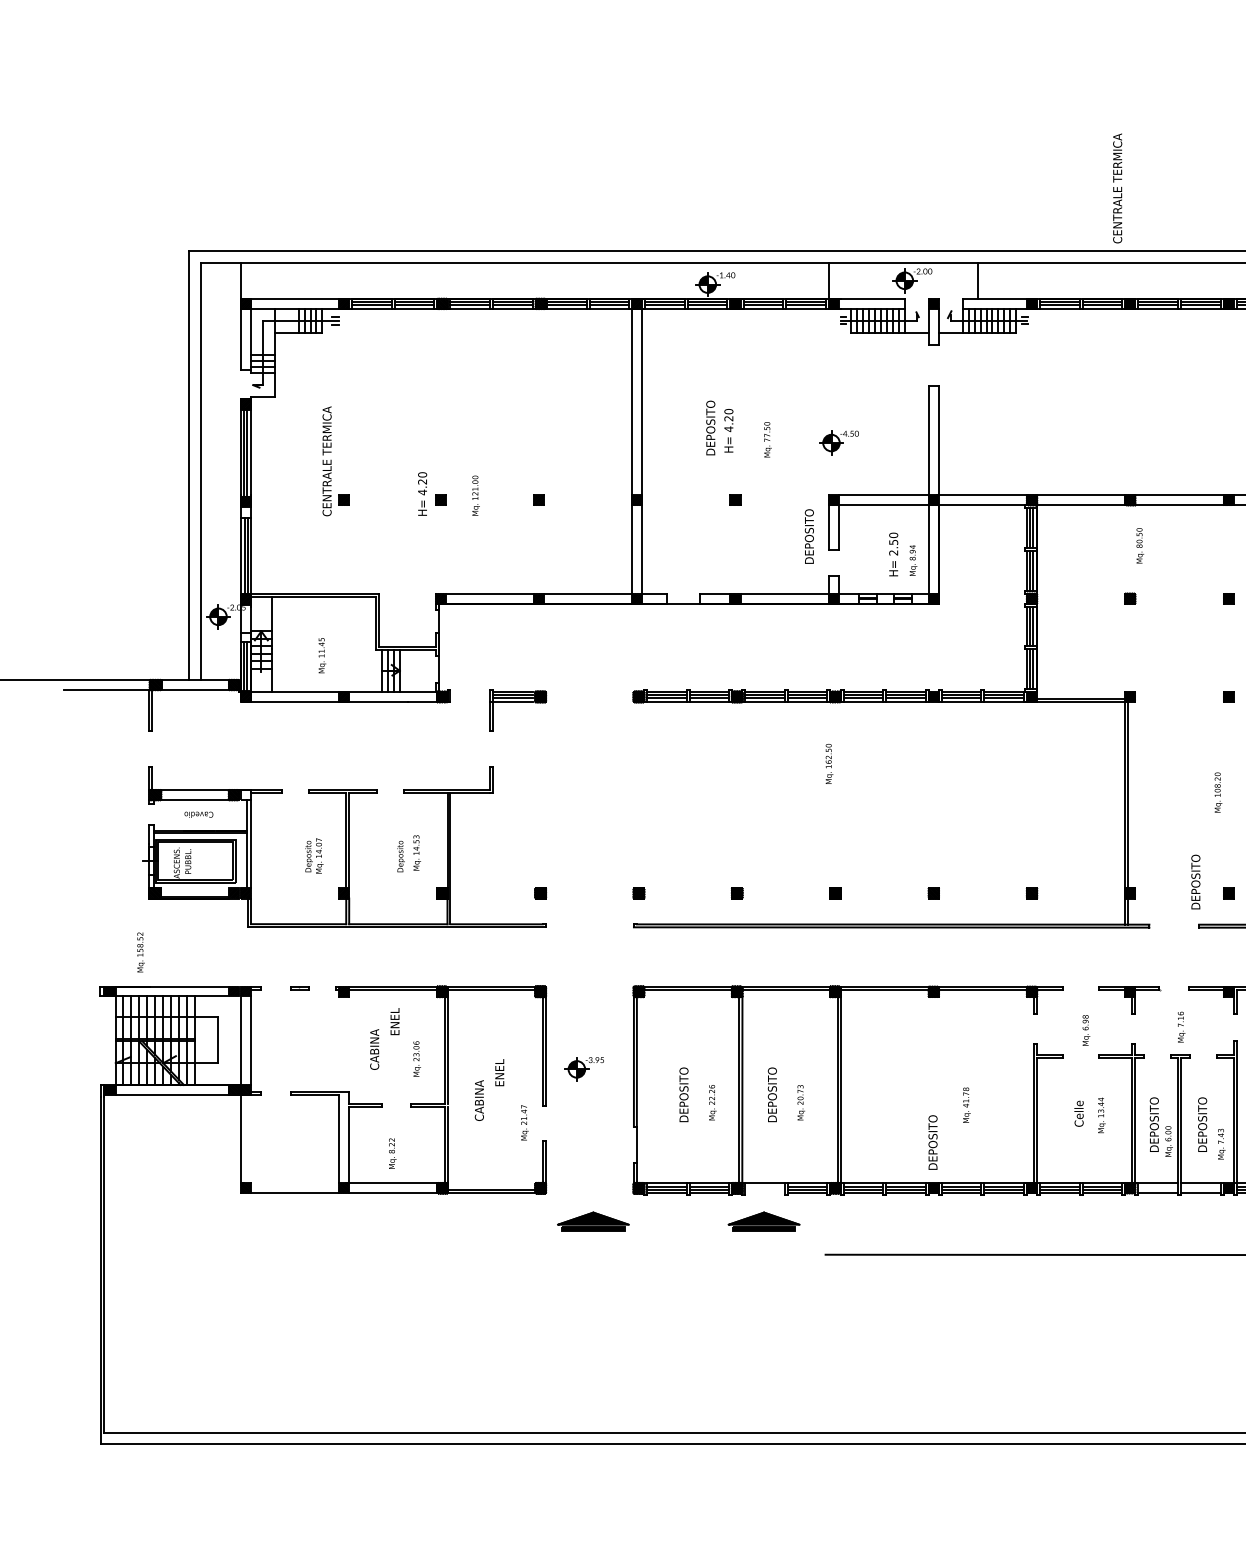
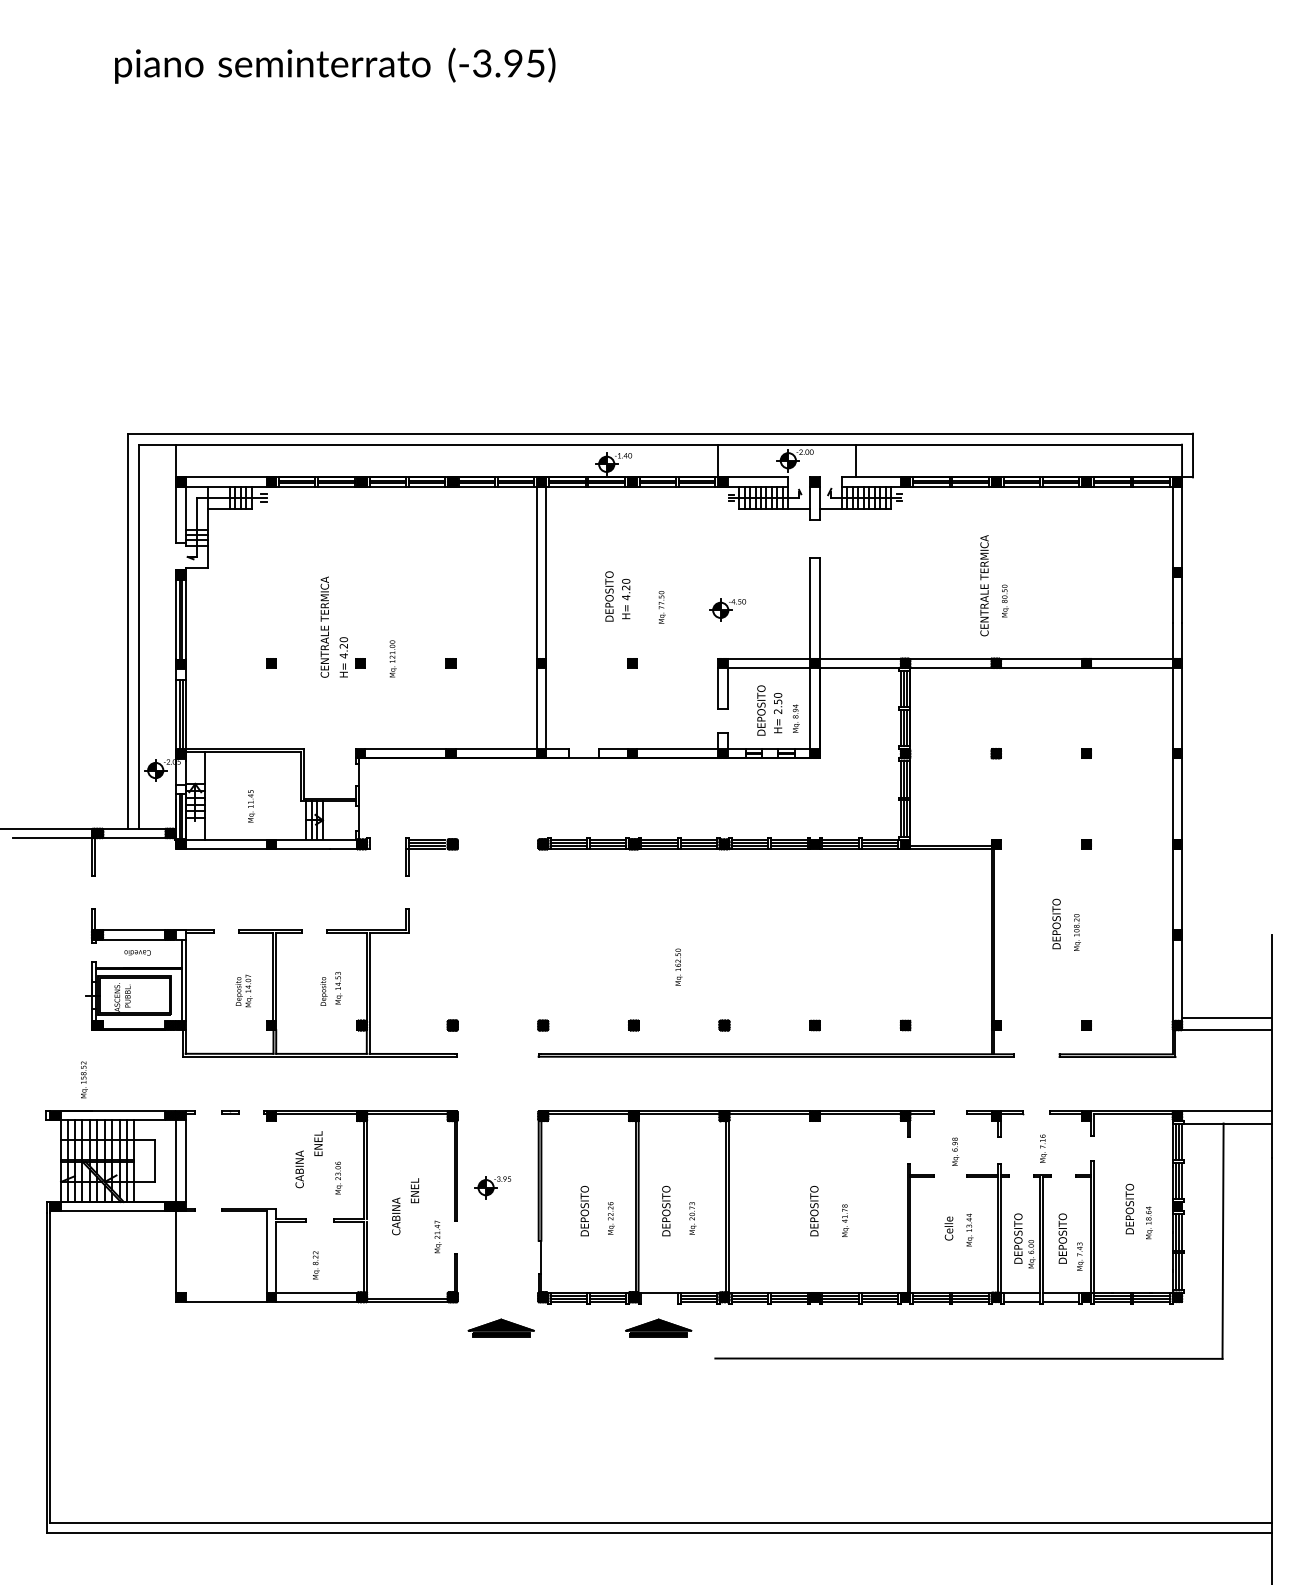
text: (1117, 188) -> (984, 585), moved
text: (326, 460) -> (324, 626), moved
text: (809, 536) -> (761, 710), moved
text: (1140, 545) -> (1005, 600), moved
text: (829, 763) -> (678, 966), moved
text: (1195, 881) -> (1056, 923), moved
text: (933, 1141) -> (814, 1210), moved

